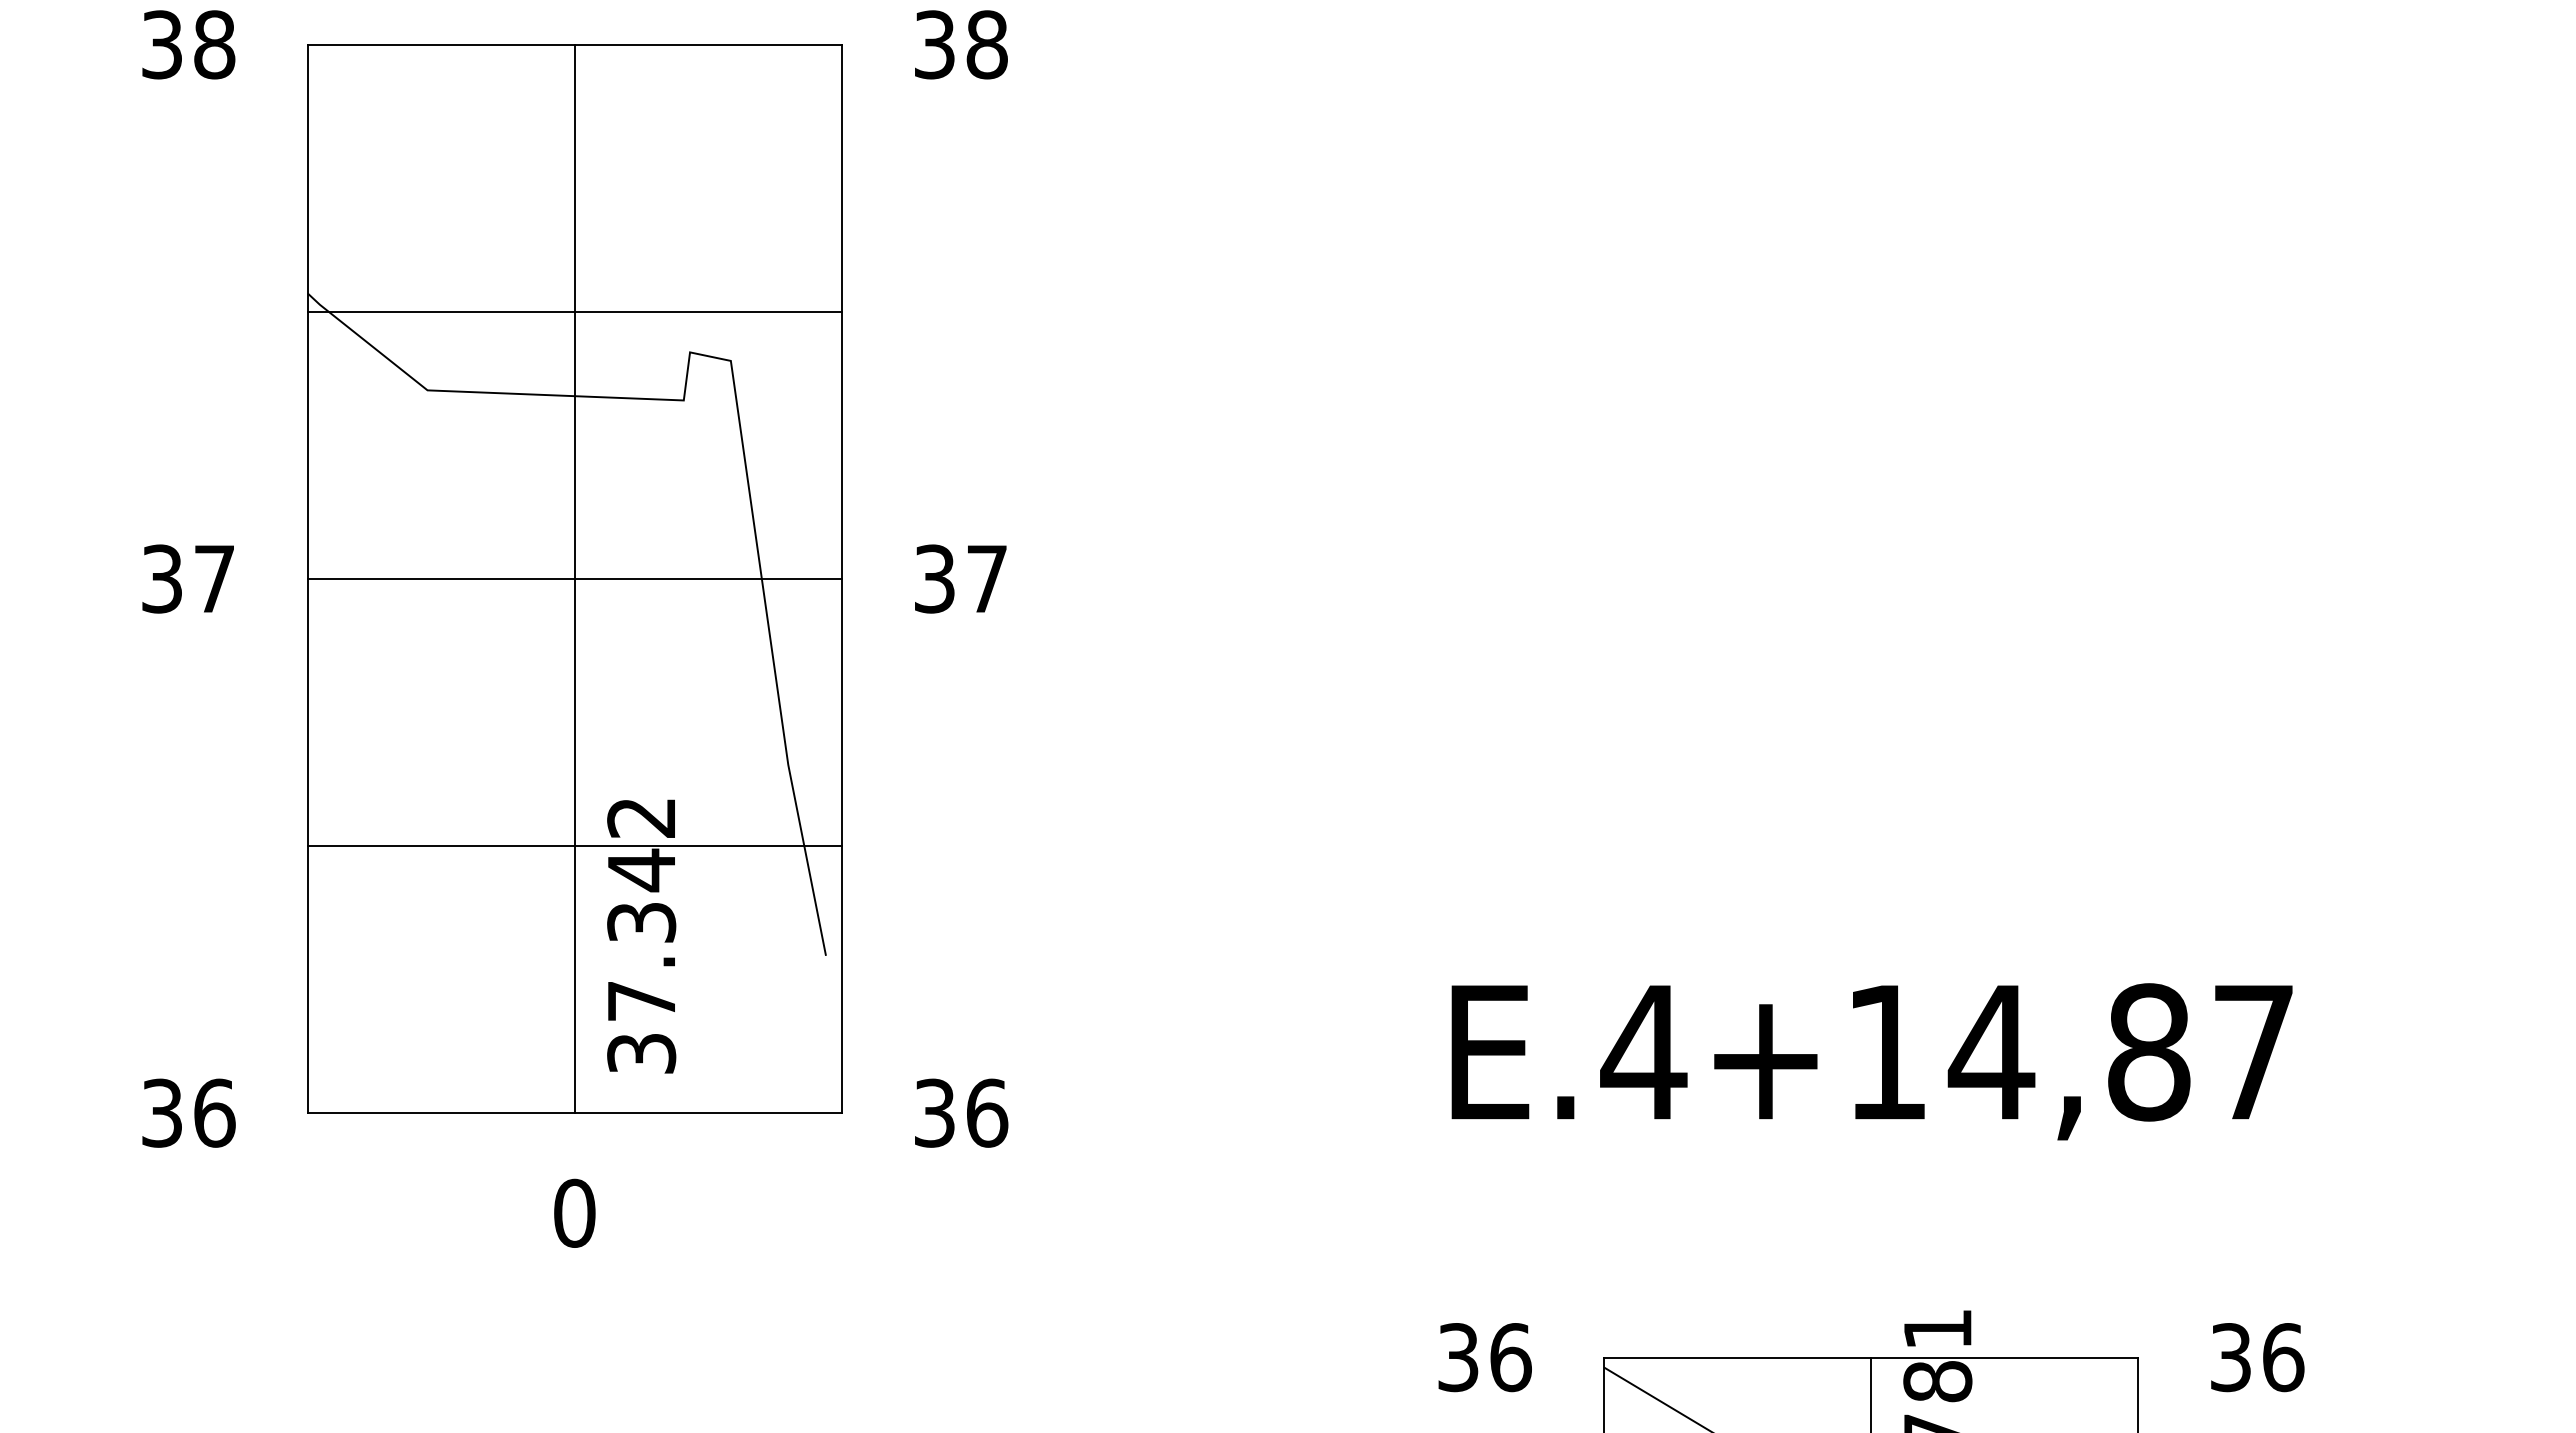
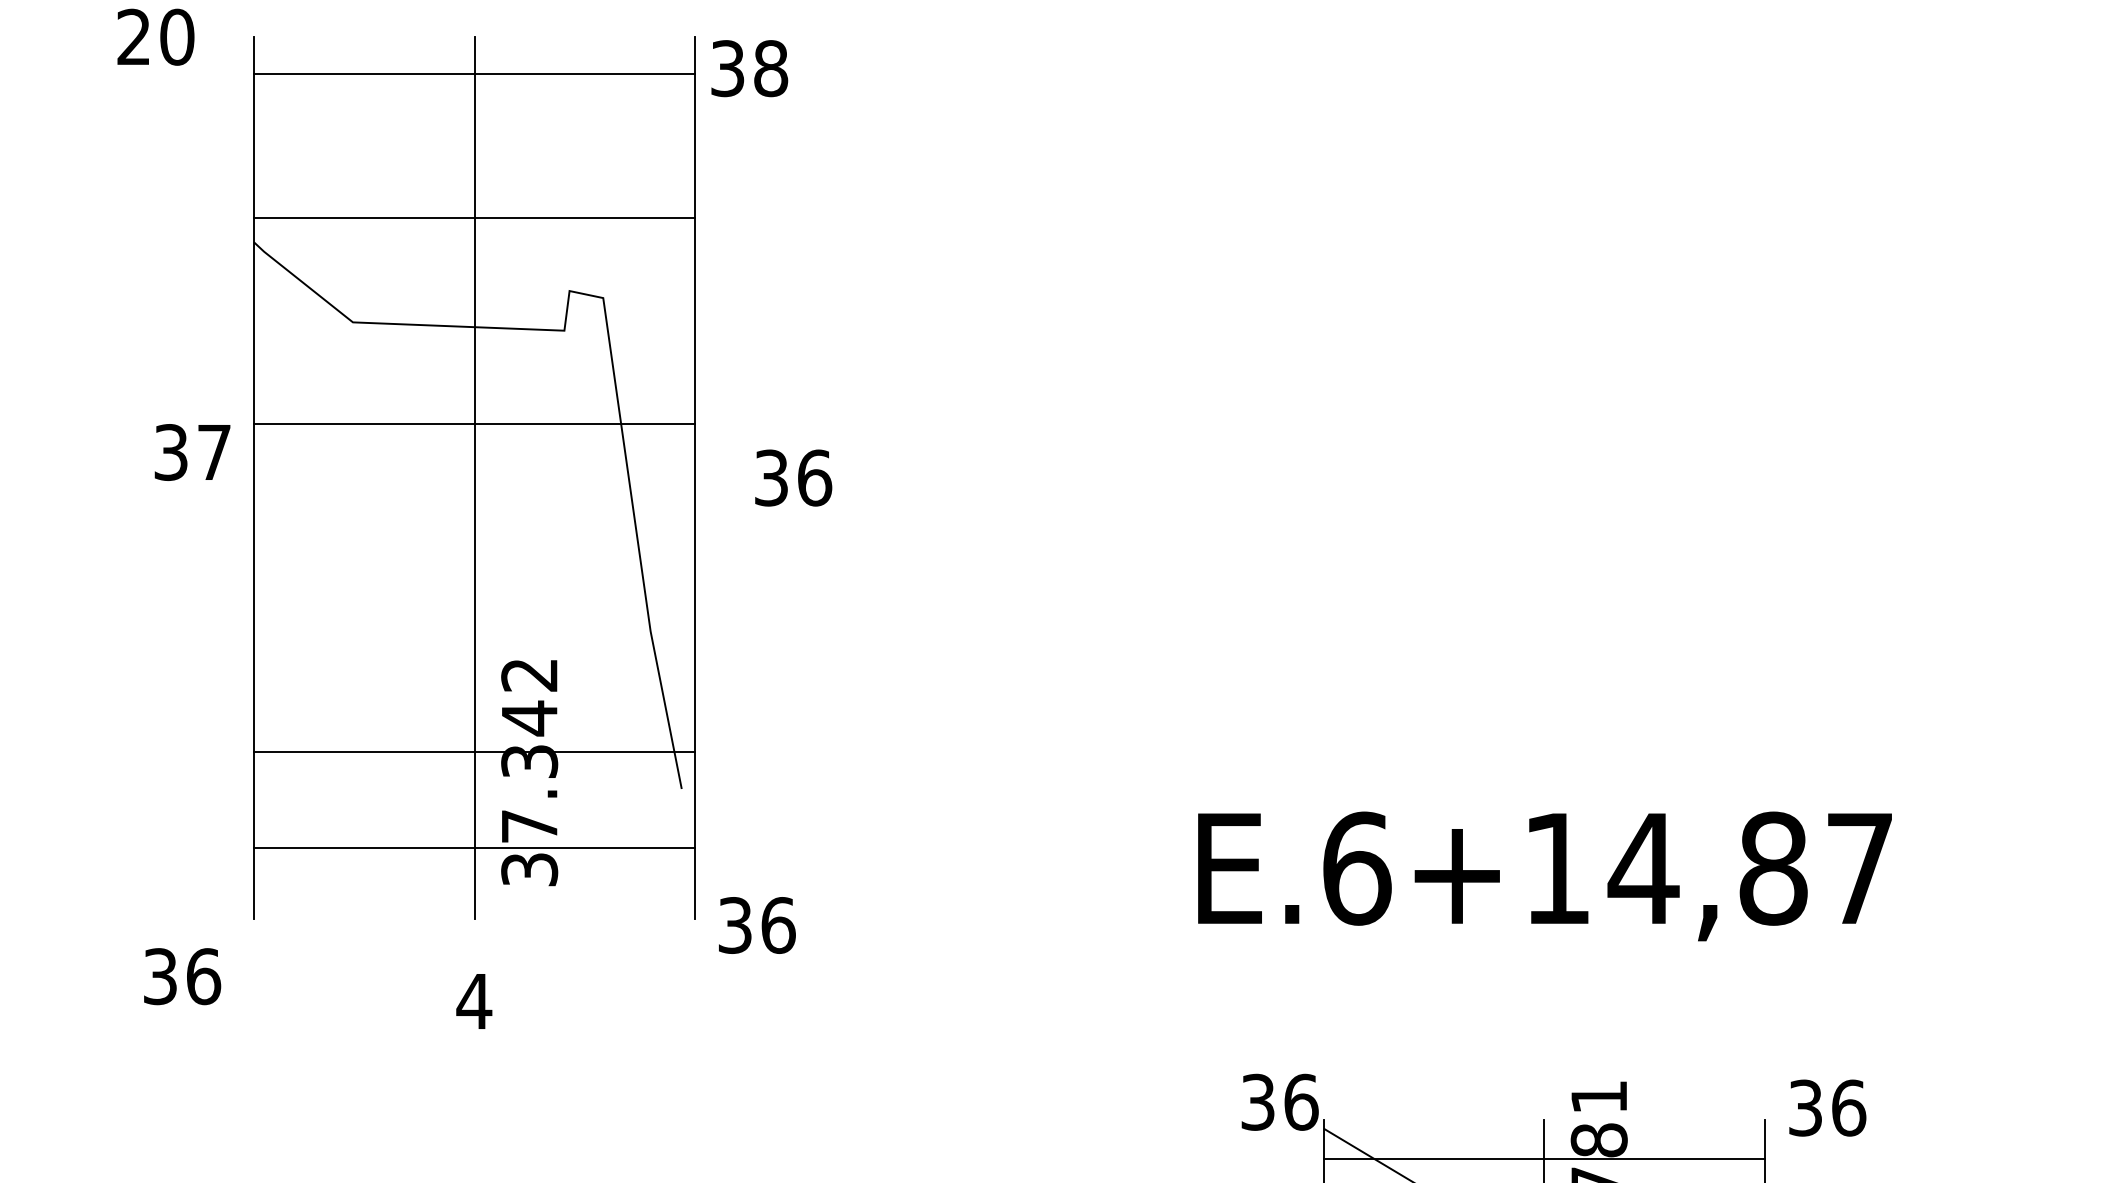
text: (188, 44) -> (155, 36), 38 -> 20
line: (574, 44) -> (474, 73), moved
text: (961, 44) -> (749, 68), moved
line: (574, 311) -> (474, 217), moved
text: (187, 578) -> (192, 452), moved
text: (987, 578) -> (815, 477), 37 -> 36
line: (574, 579) -> (474, 423), moved
line: (574, 846) -> (474, 752), moved
text: (1643, 1052) -> (1356, 868), E.4+14,87 -> E.6+14,87
text: (188, 1112) -> (182, 976), moved
text: (961, 1112) -> (757, 924), moved
line: (574, 1113) -> (474, 848), moved
text: (574, 1212) -> (474, 1000), 0 -> 4
text: (1484, 1357) -> (1279, 1102), moved
line: (1870, 1357) -> (1543, 1159), moved
text: (2257, 1357) -> (1827, 1108), moved

